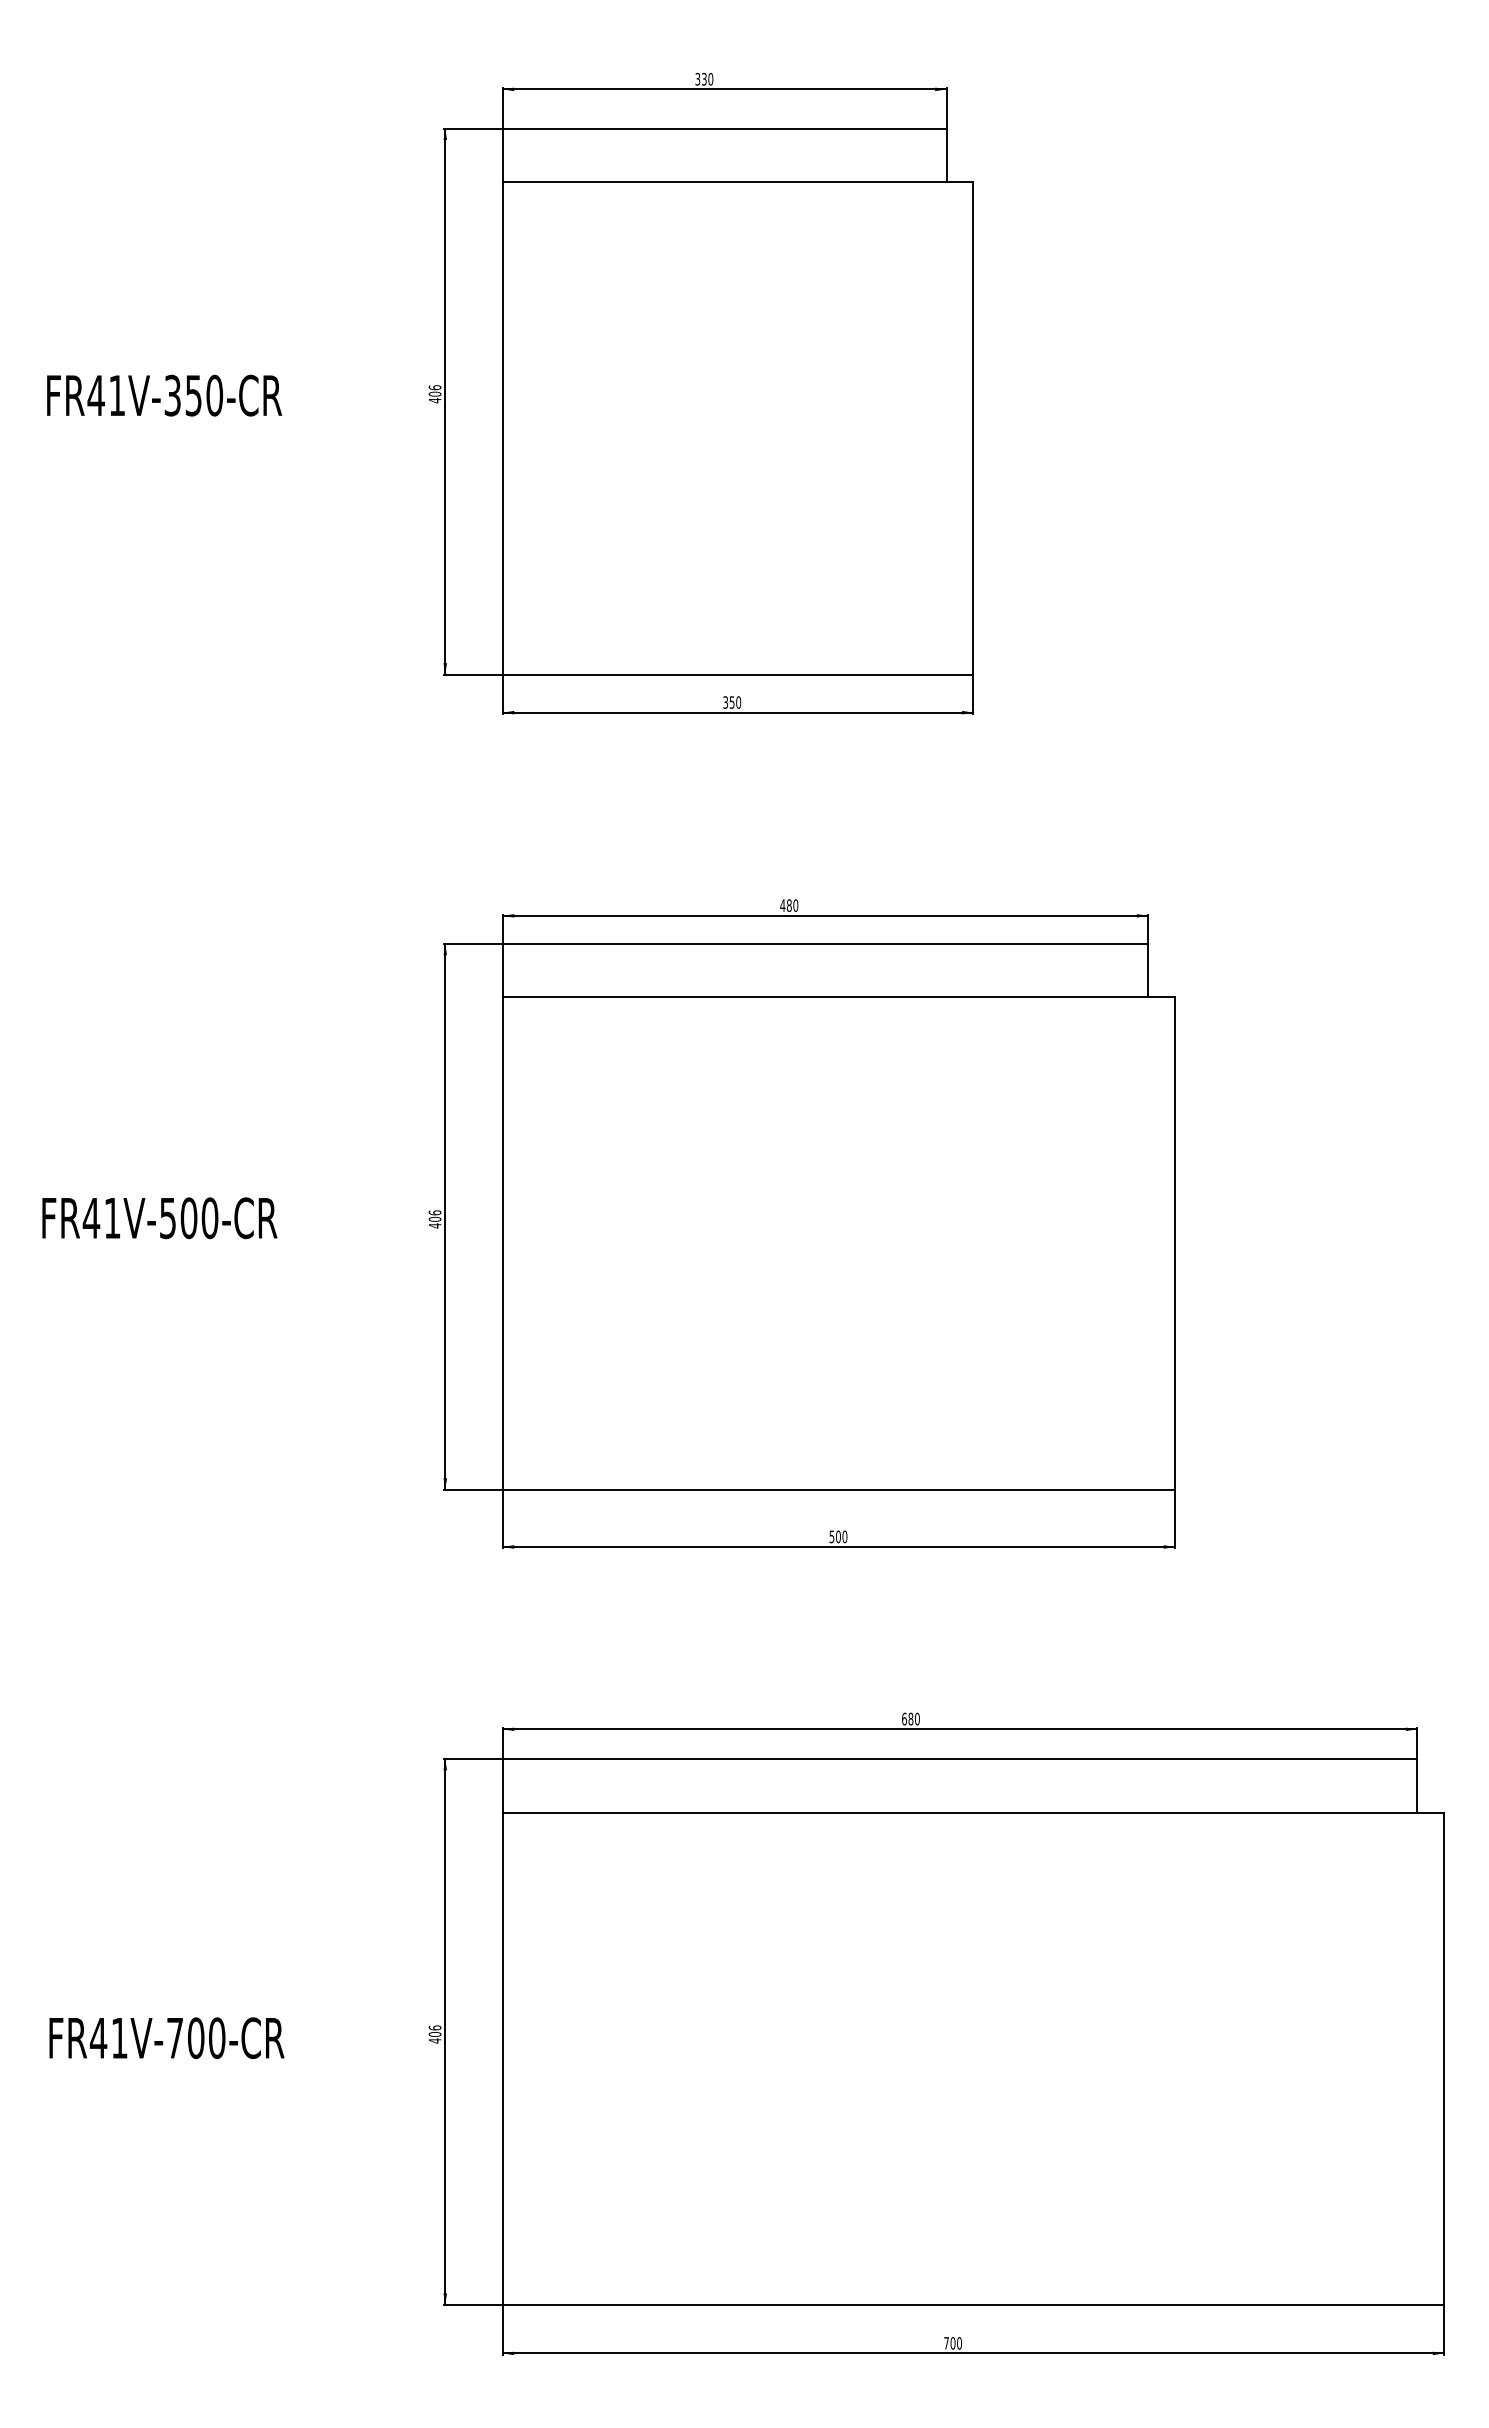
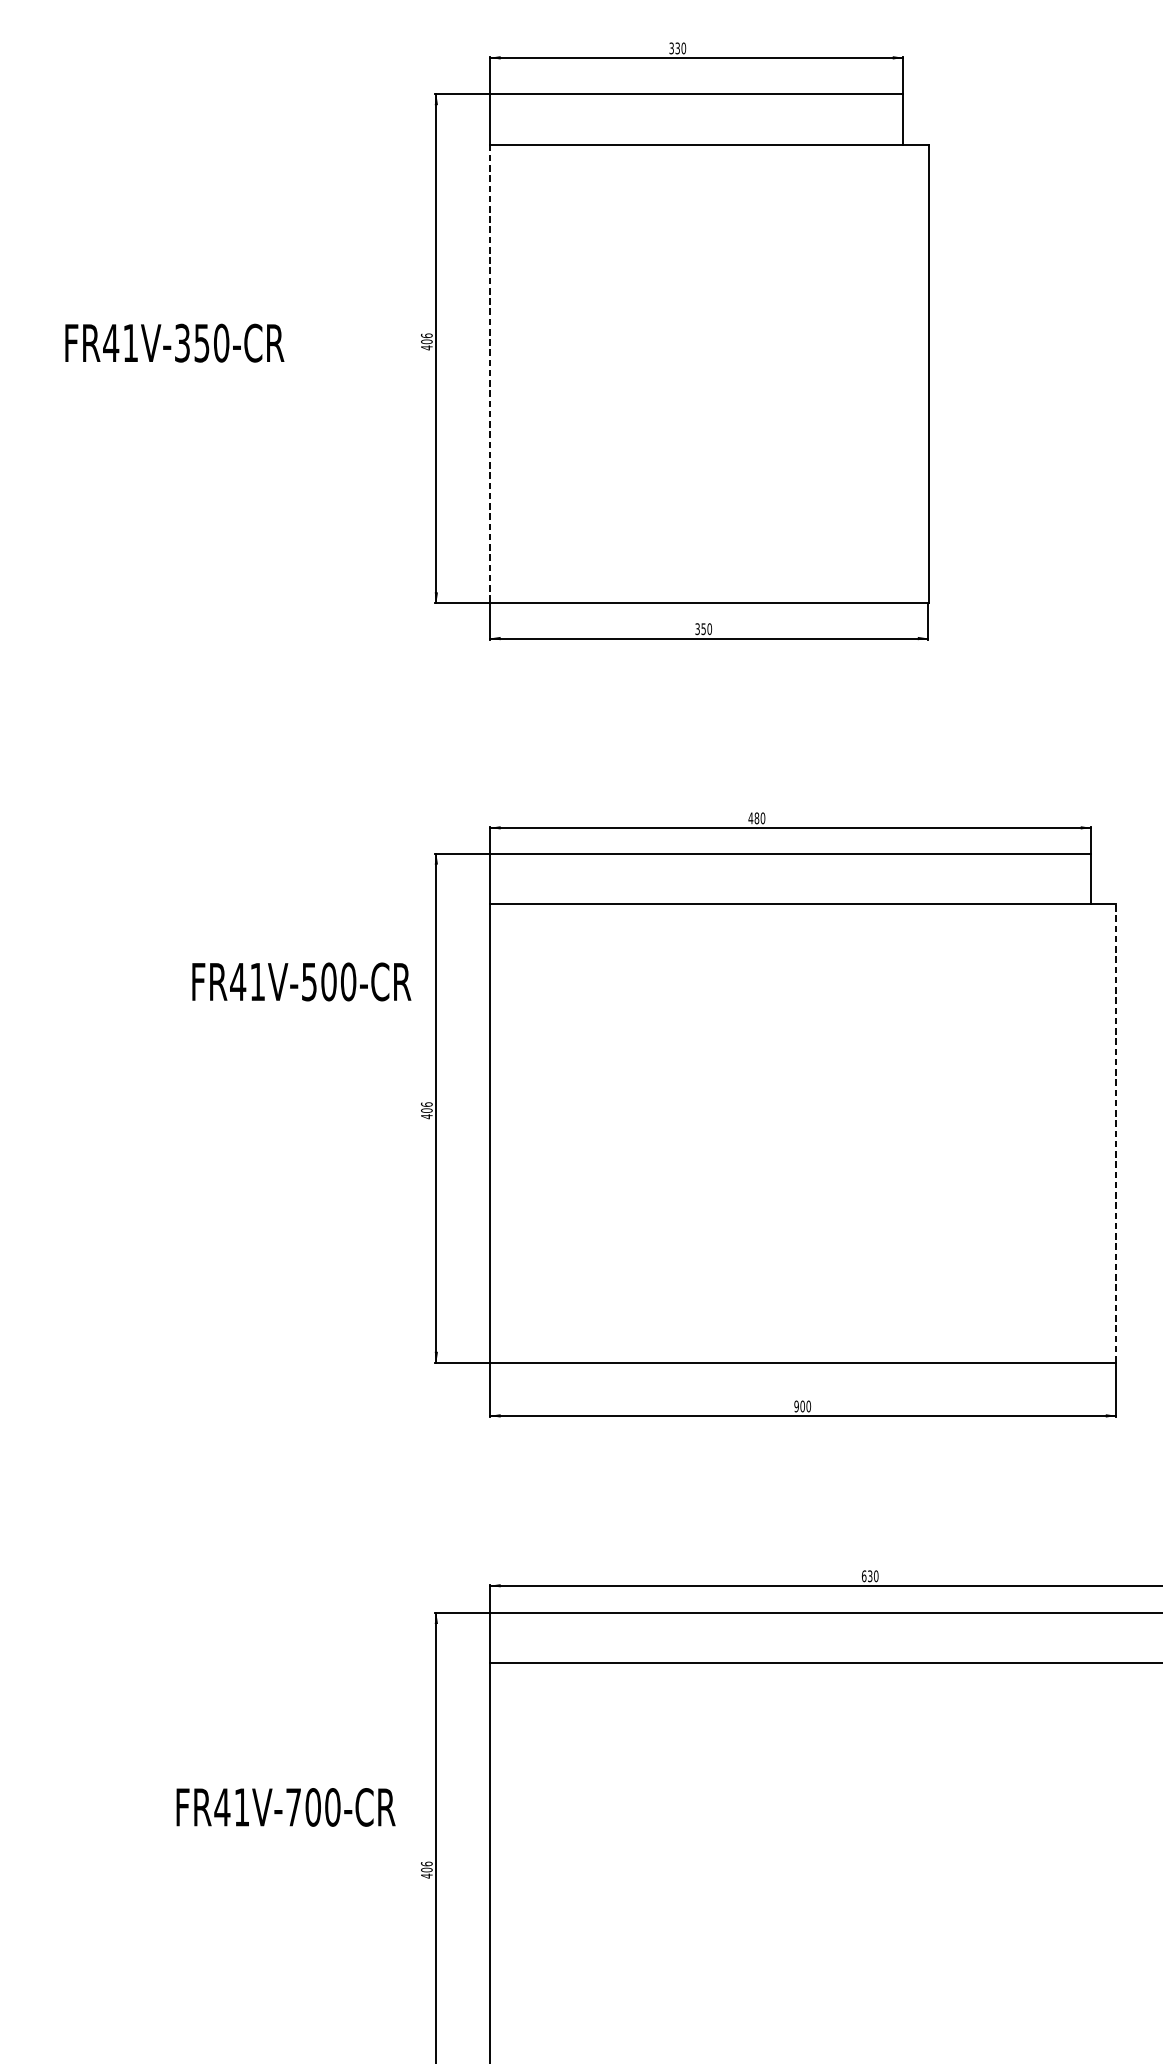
line: (502, 429) -> (489, 374), solid -> dashed
text: (159, 1218) -> (301, 982), moved
line: (1175, 1243) -> (1116, 1133), solid -> dashed
text: (831, 1536) -> (796, 1406), 500 -> 900
text: (910, 1719) -> (869, 1576), 680 -> 630
text: (166, 2038) -> (285, 1807), moved

